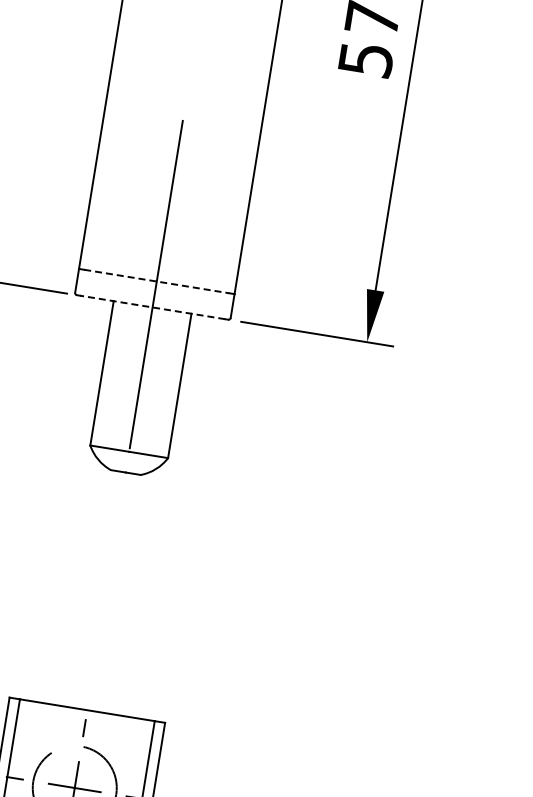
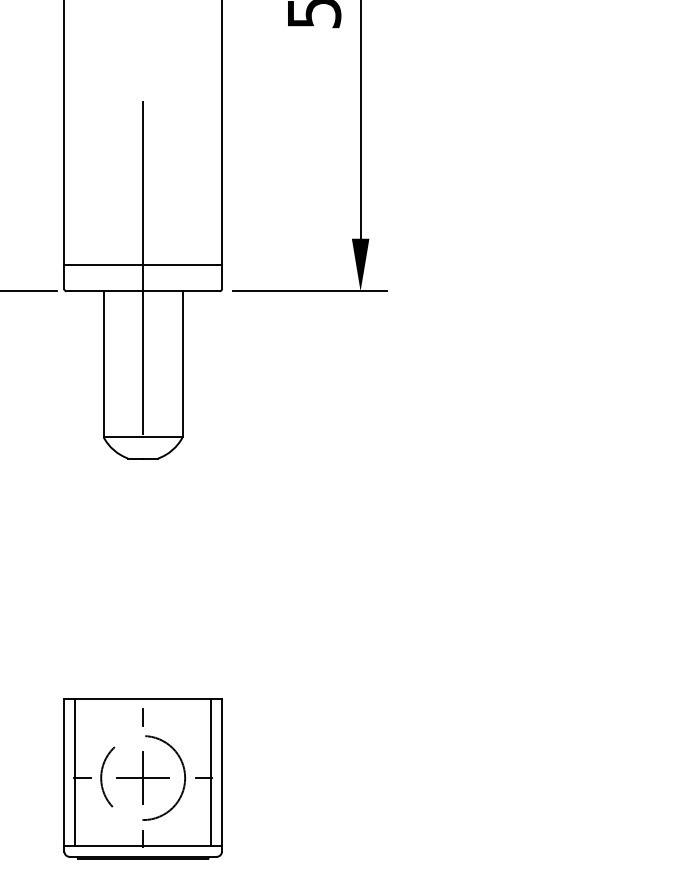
line: (157, 282) -> (143, 265), dashed -> solid
line: (152, 307) -> (143, 291), dashed -> solid

